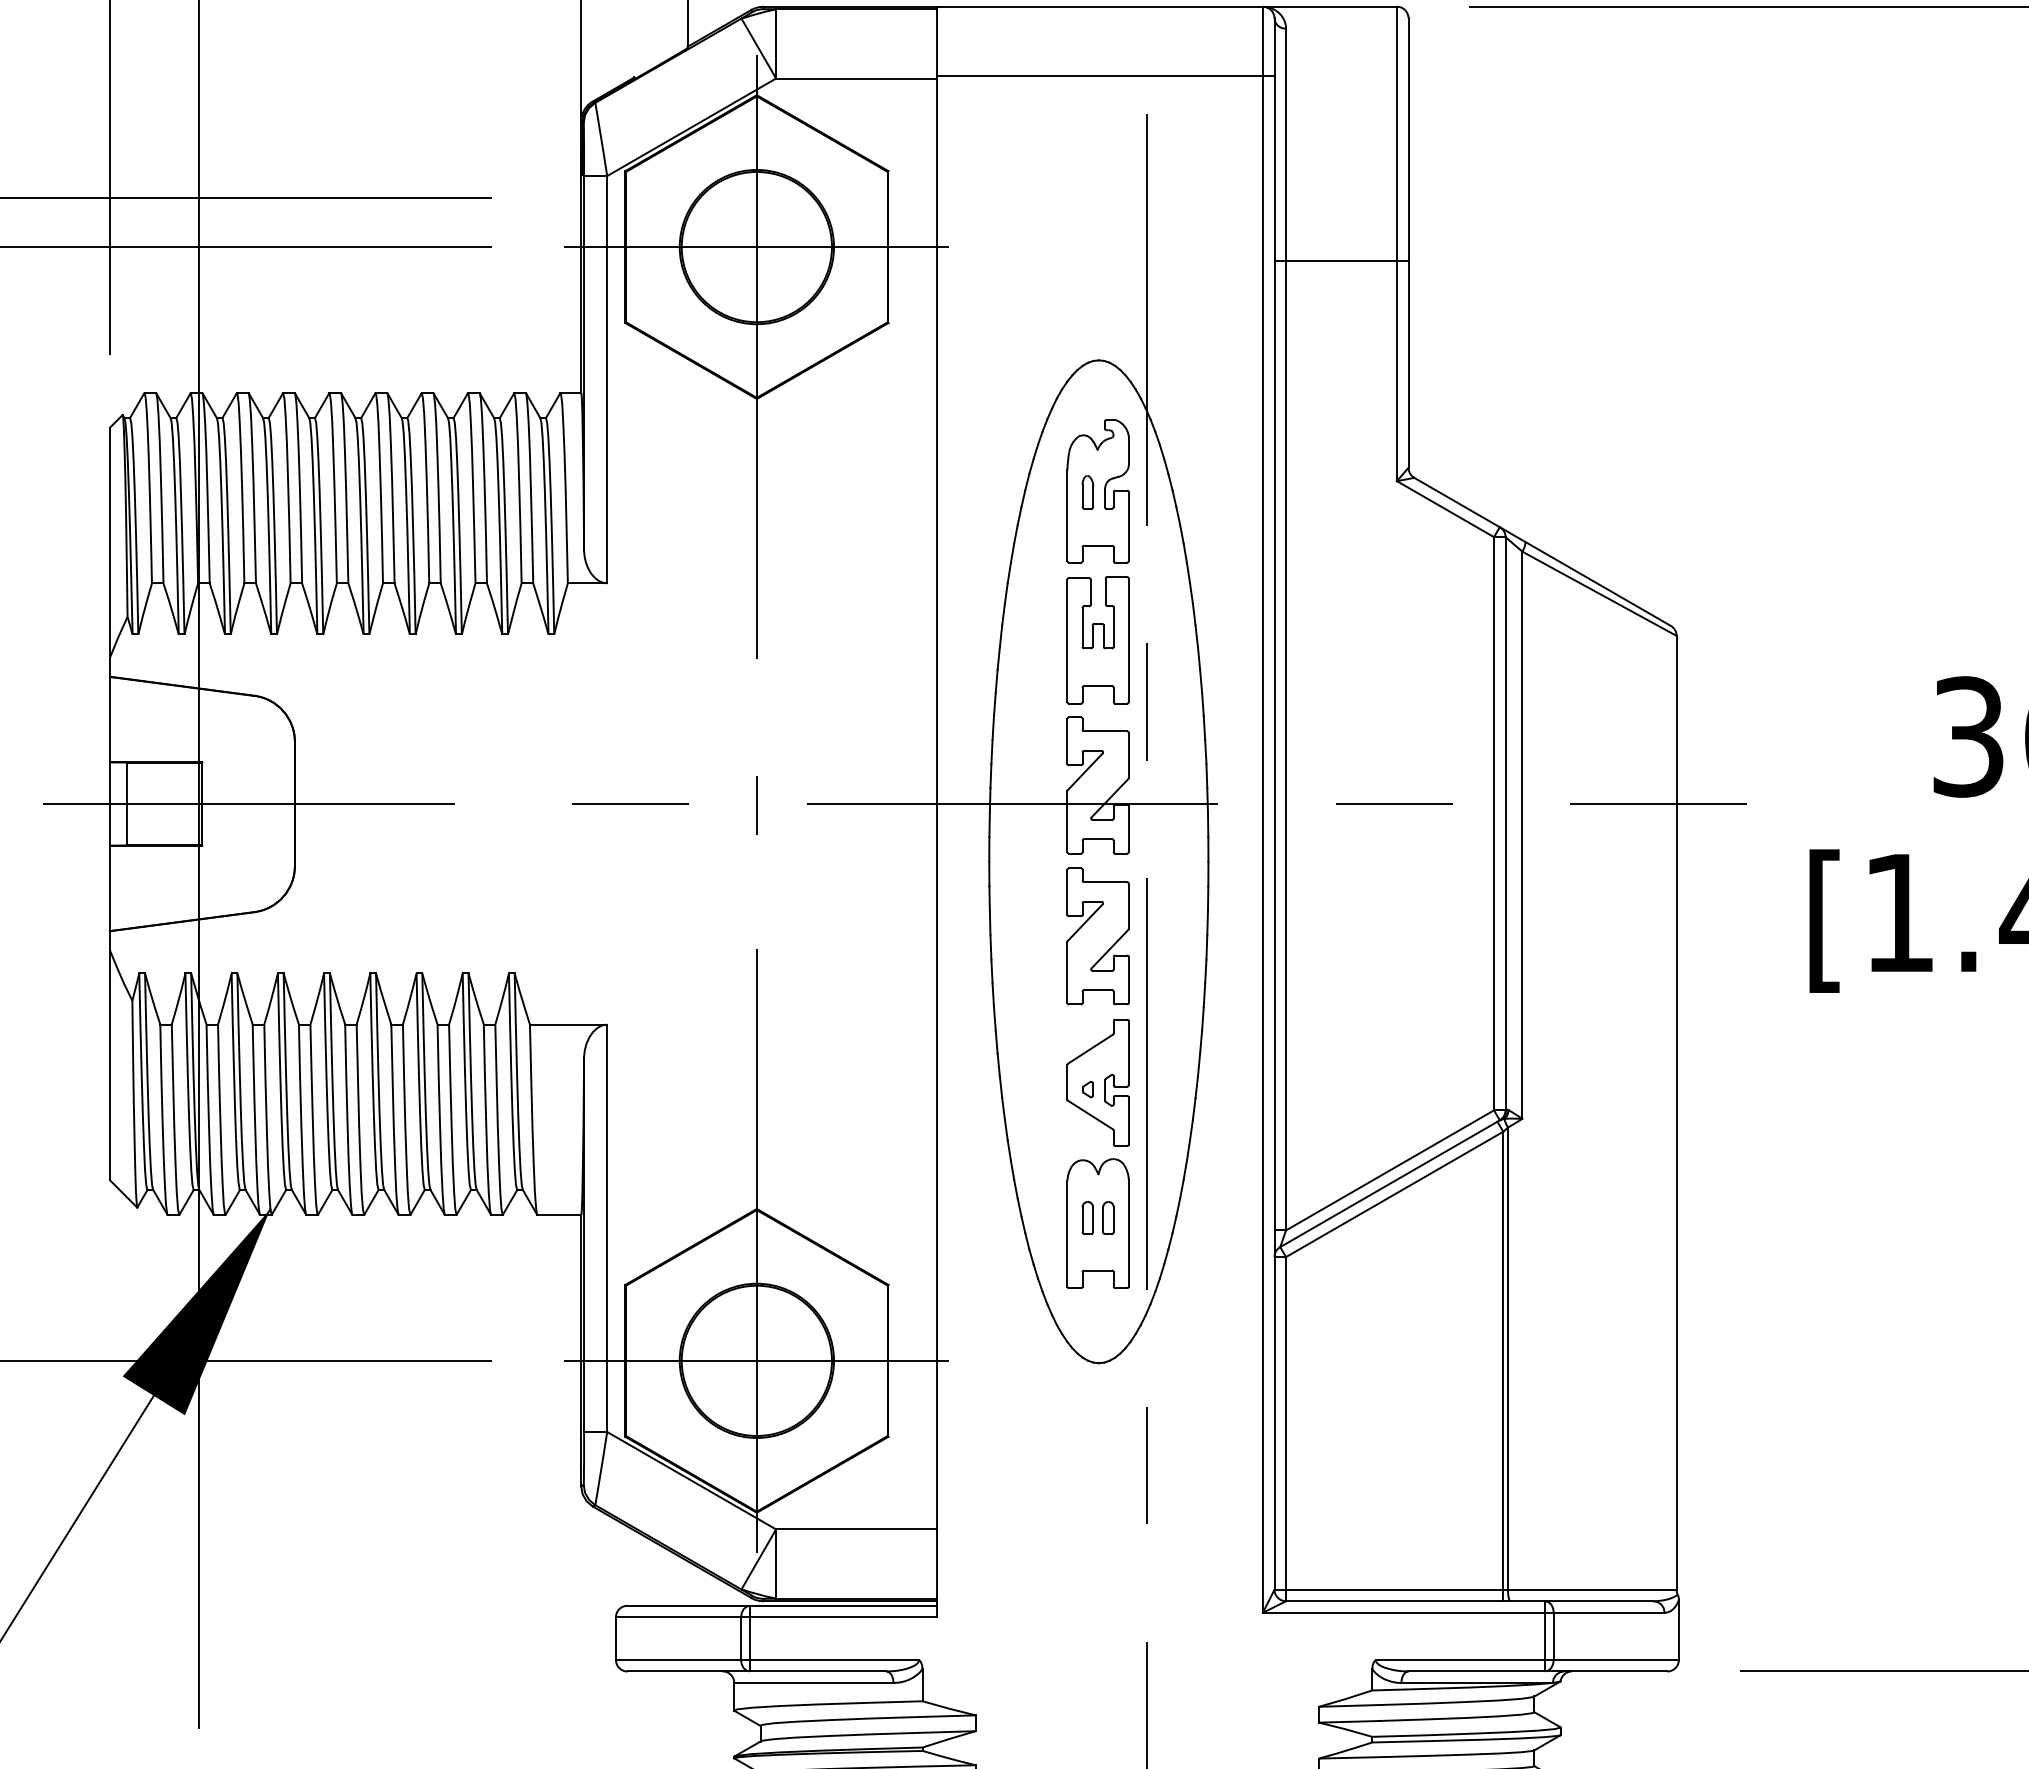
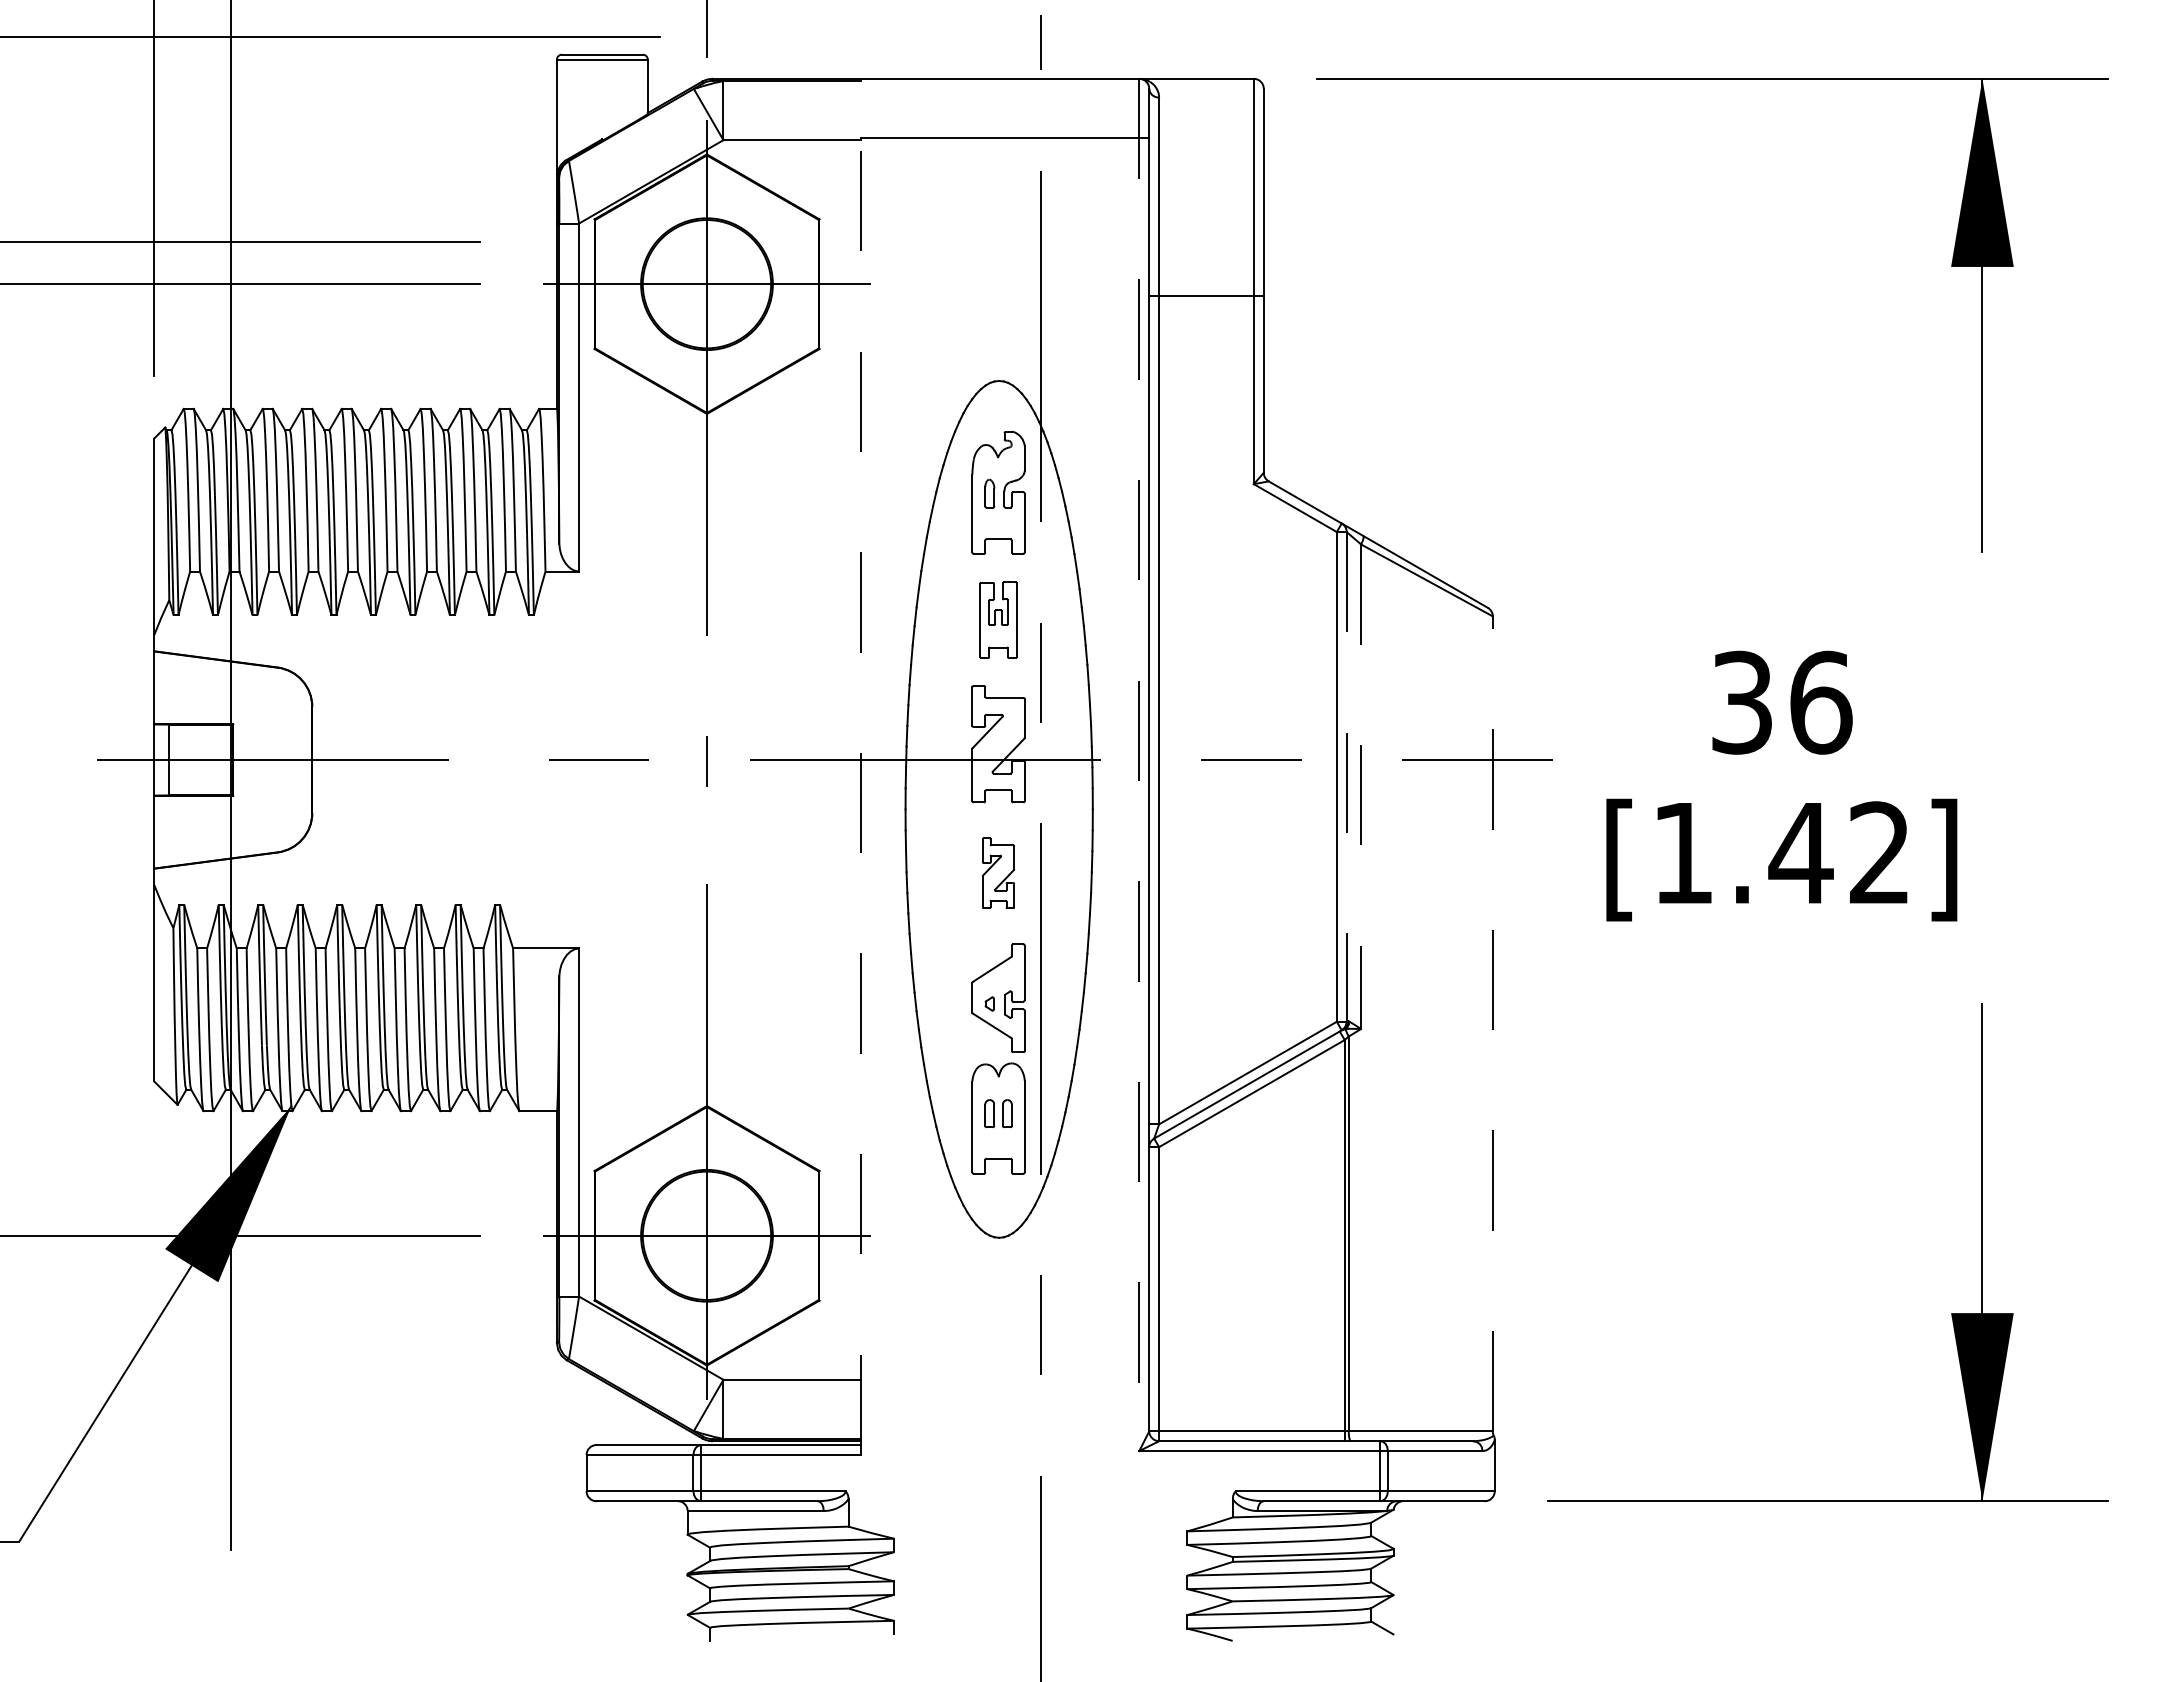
part: (1098, 639) -> (998, 619), size x0.7
line: (1263, 810) -> (1139, 765), solid -> dashed
line: (937, 811) -> (861, 766), solid -> dashed
line: (1505, 823) -> (1346, 776), solid -> dashed
line: (1522, 836) -> (1361, 787), solid -> dashed
part: (1098, 936) -> (998, 873), size x0.6
line: (1676, 1112) -> (1492, 1023), solid -> dashed

